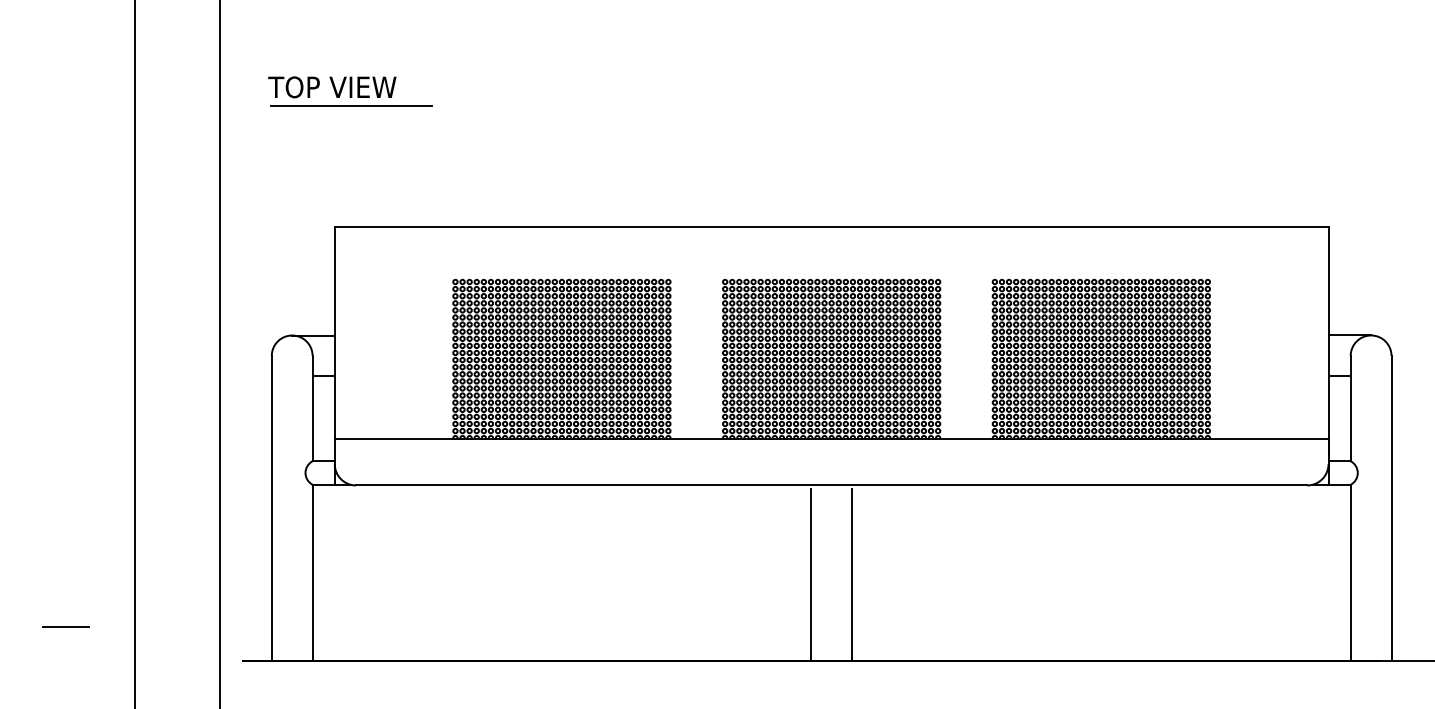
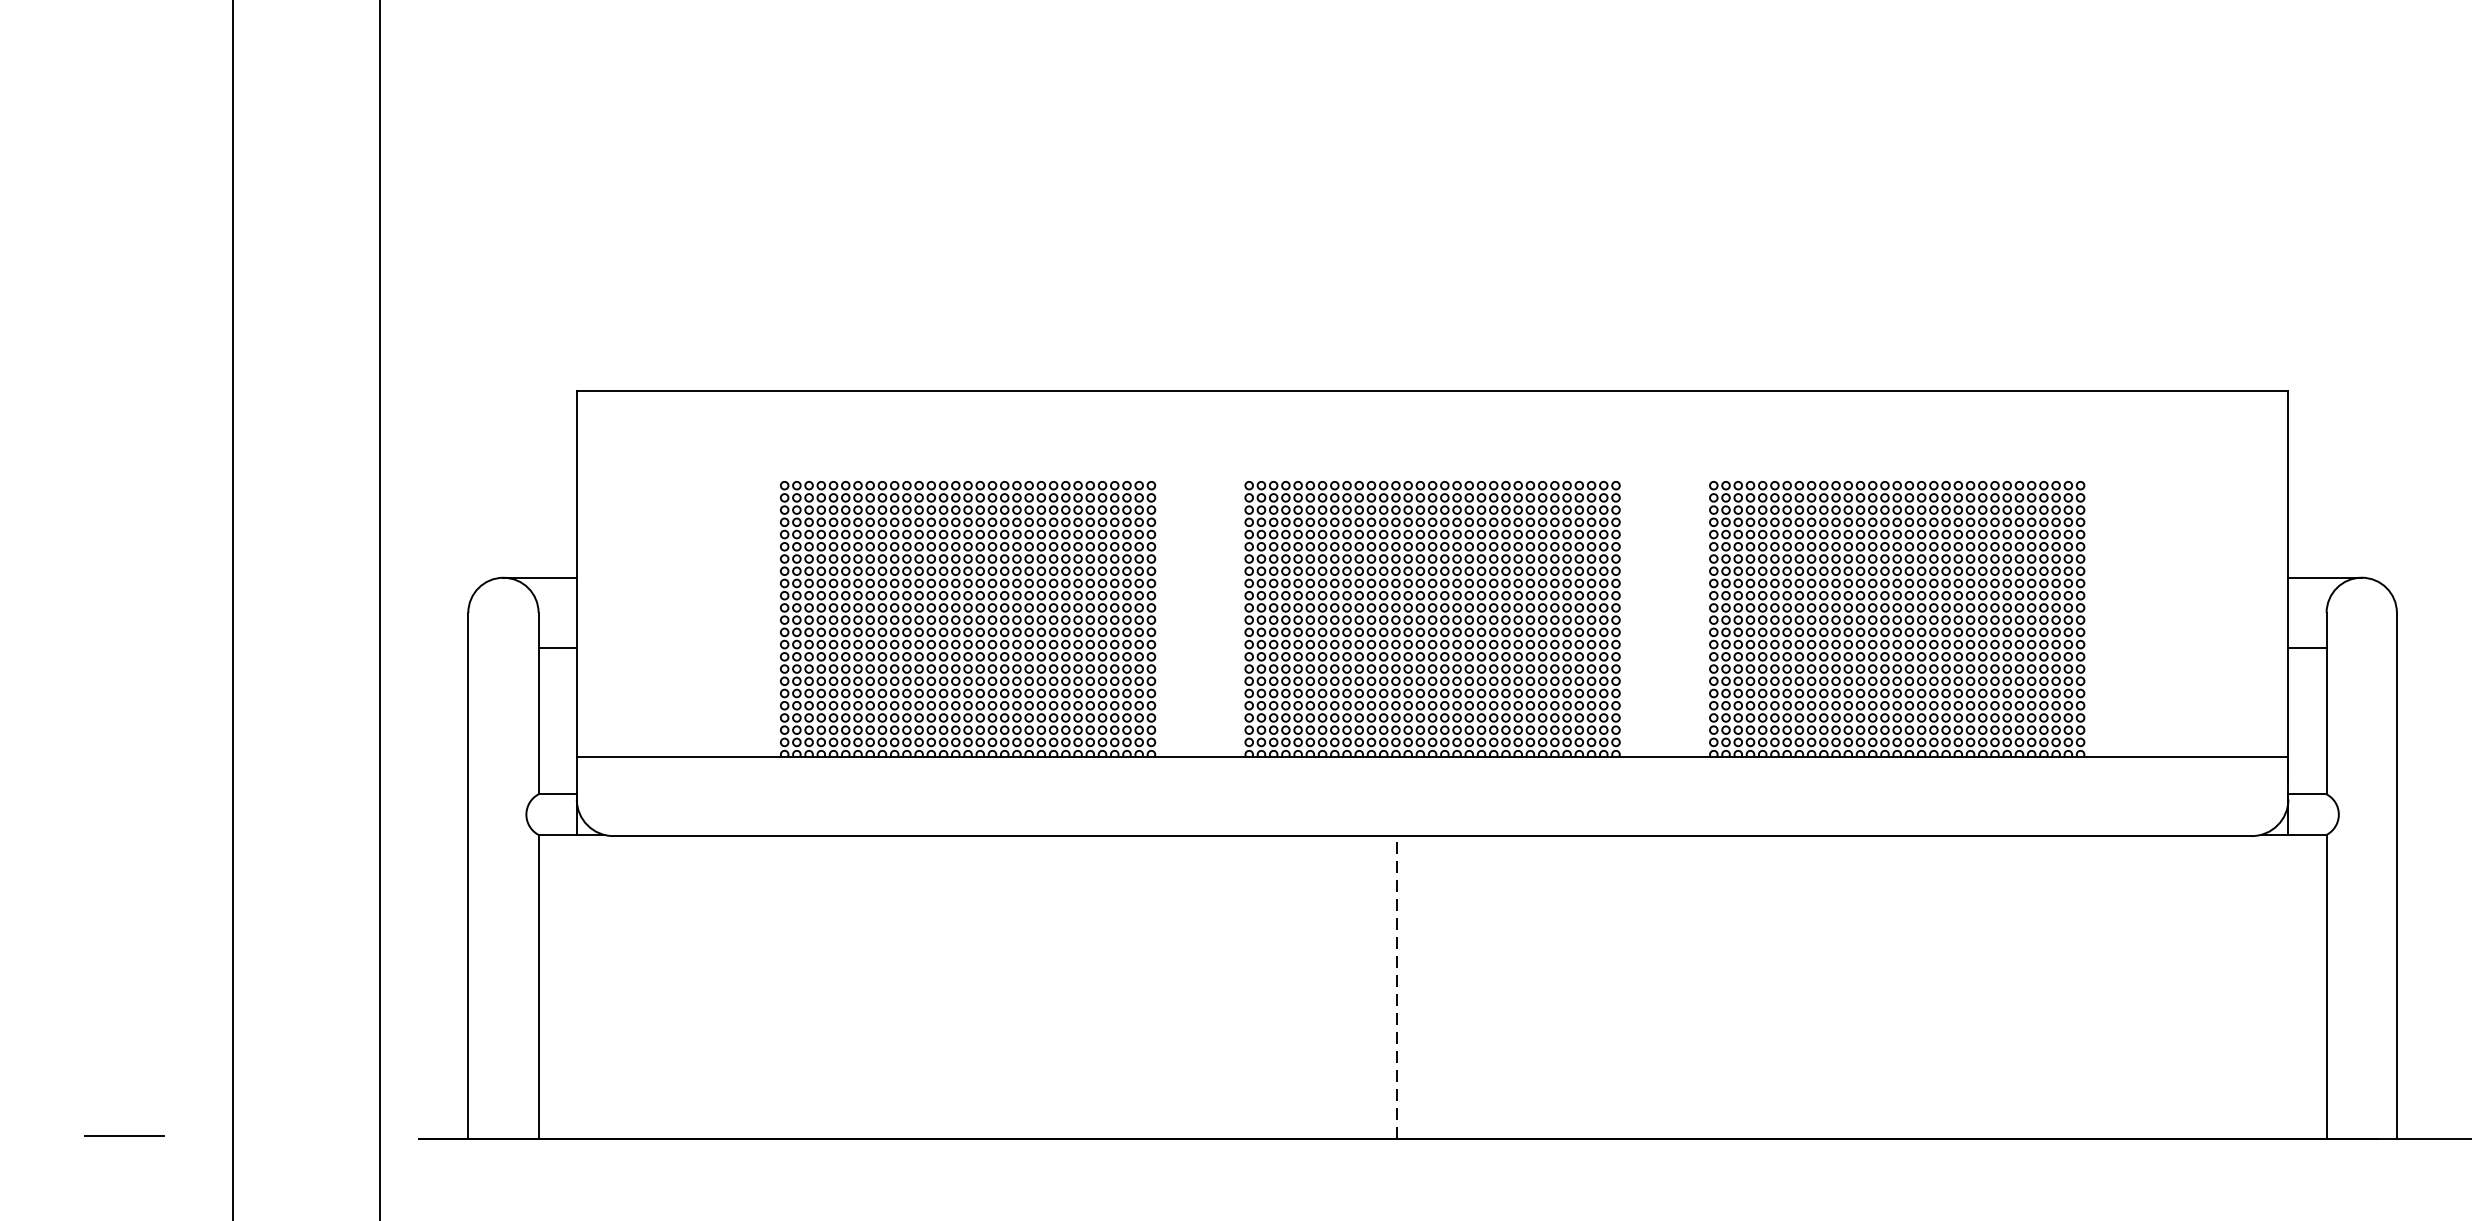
part: (350, 91) -> (603, 157), removed
line: (811, 575) -> (1397, 991), solid -> dashed
line: (852, 575) -> (1468, 991), removed
line: (65, 626) -> (123, 1134), moved

